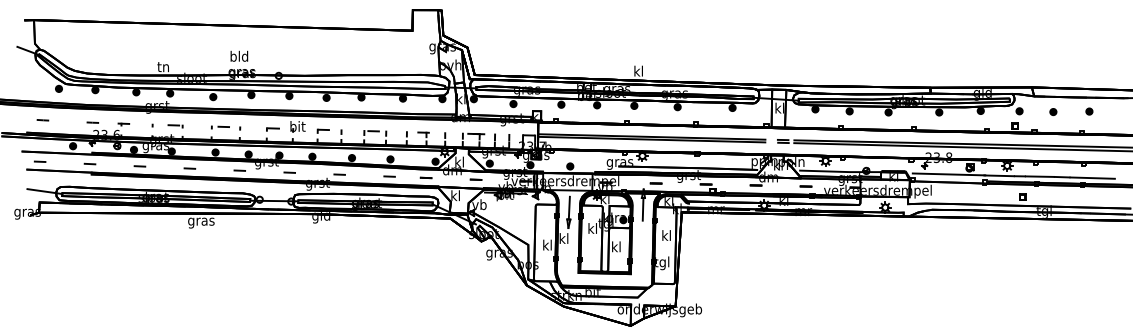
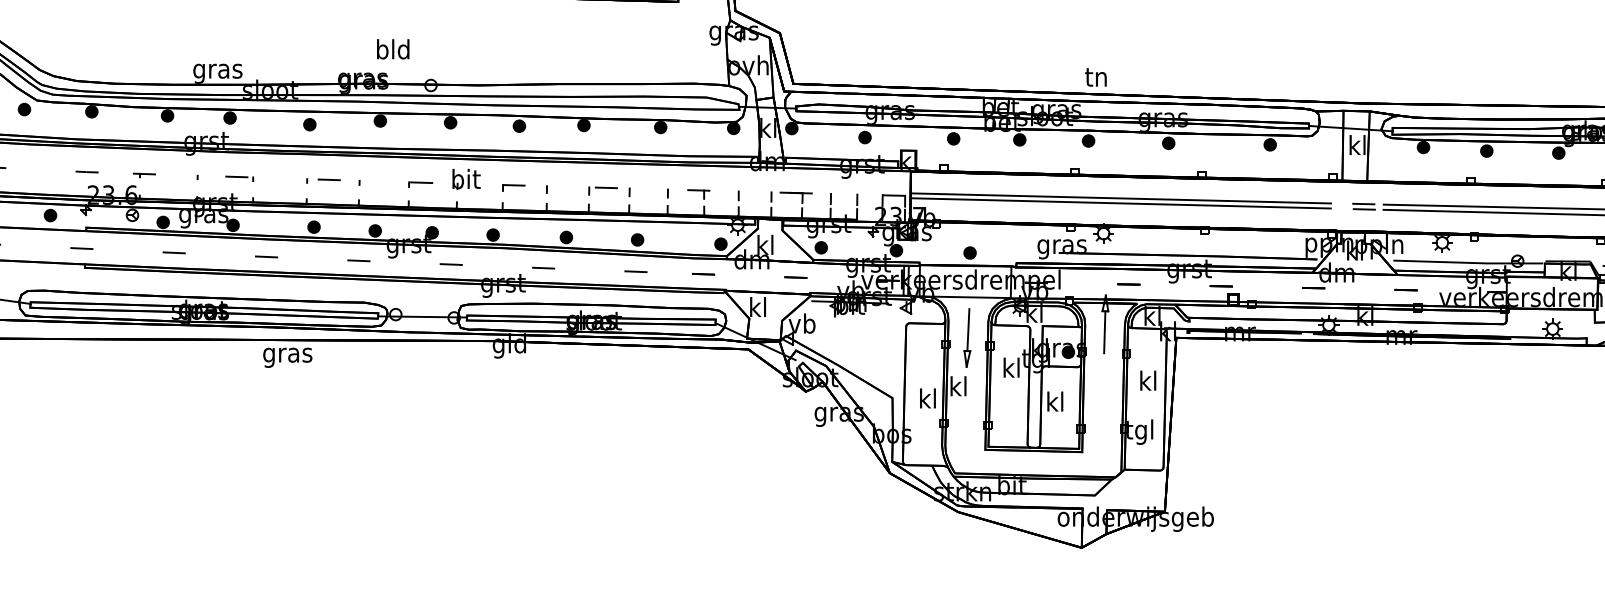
text: (239, 55) -> (393, 47), moved
text: (163, 68) -> (217, 71), tn -> gras
text: (638, 70) -> (1096, 75), kl -> tn

